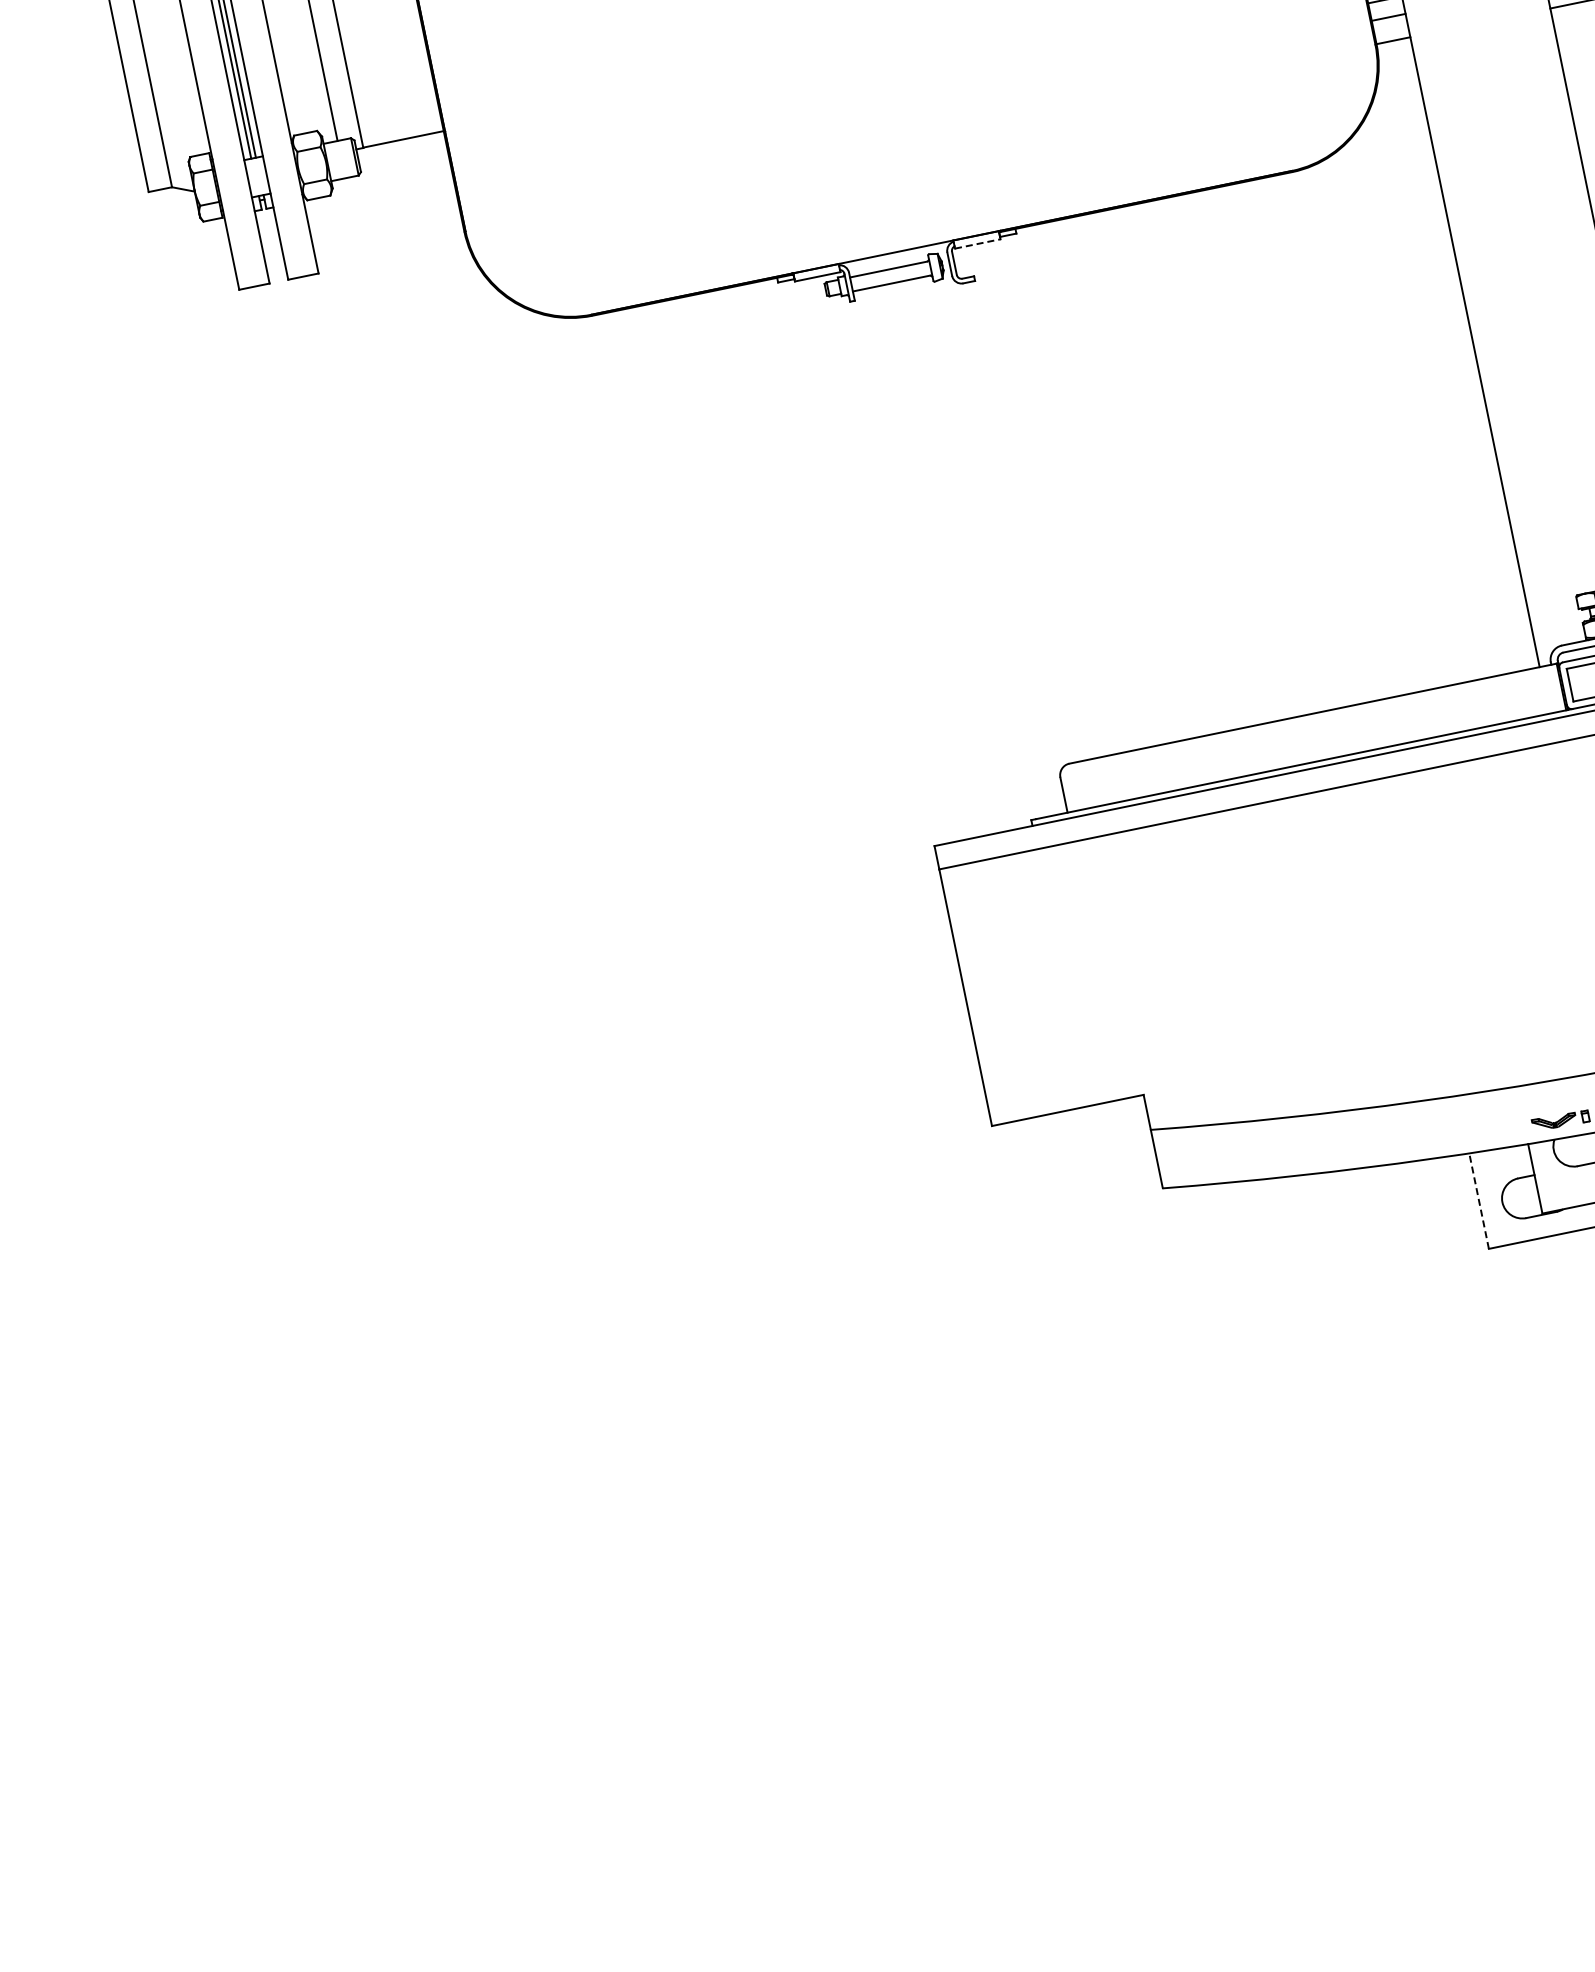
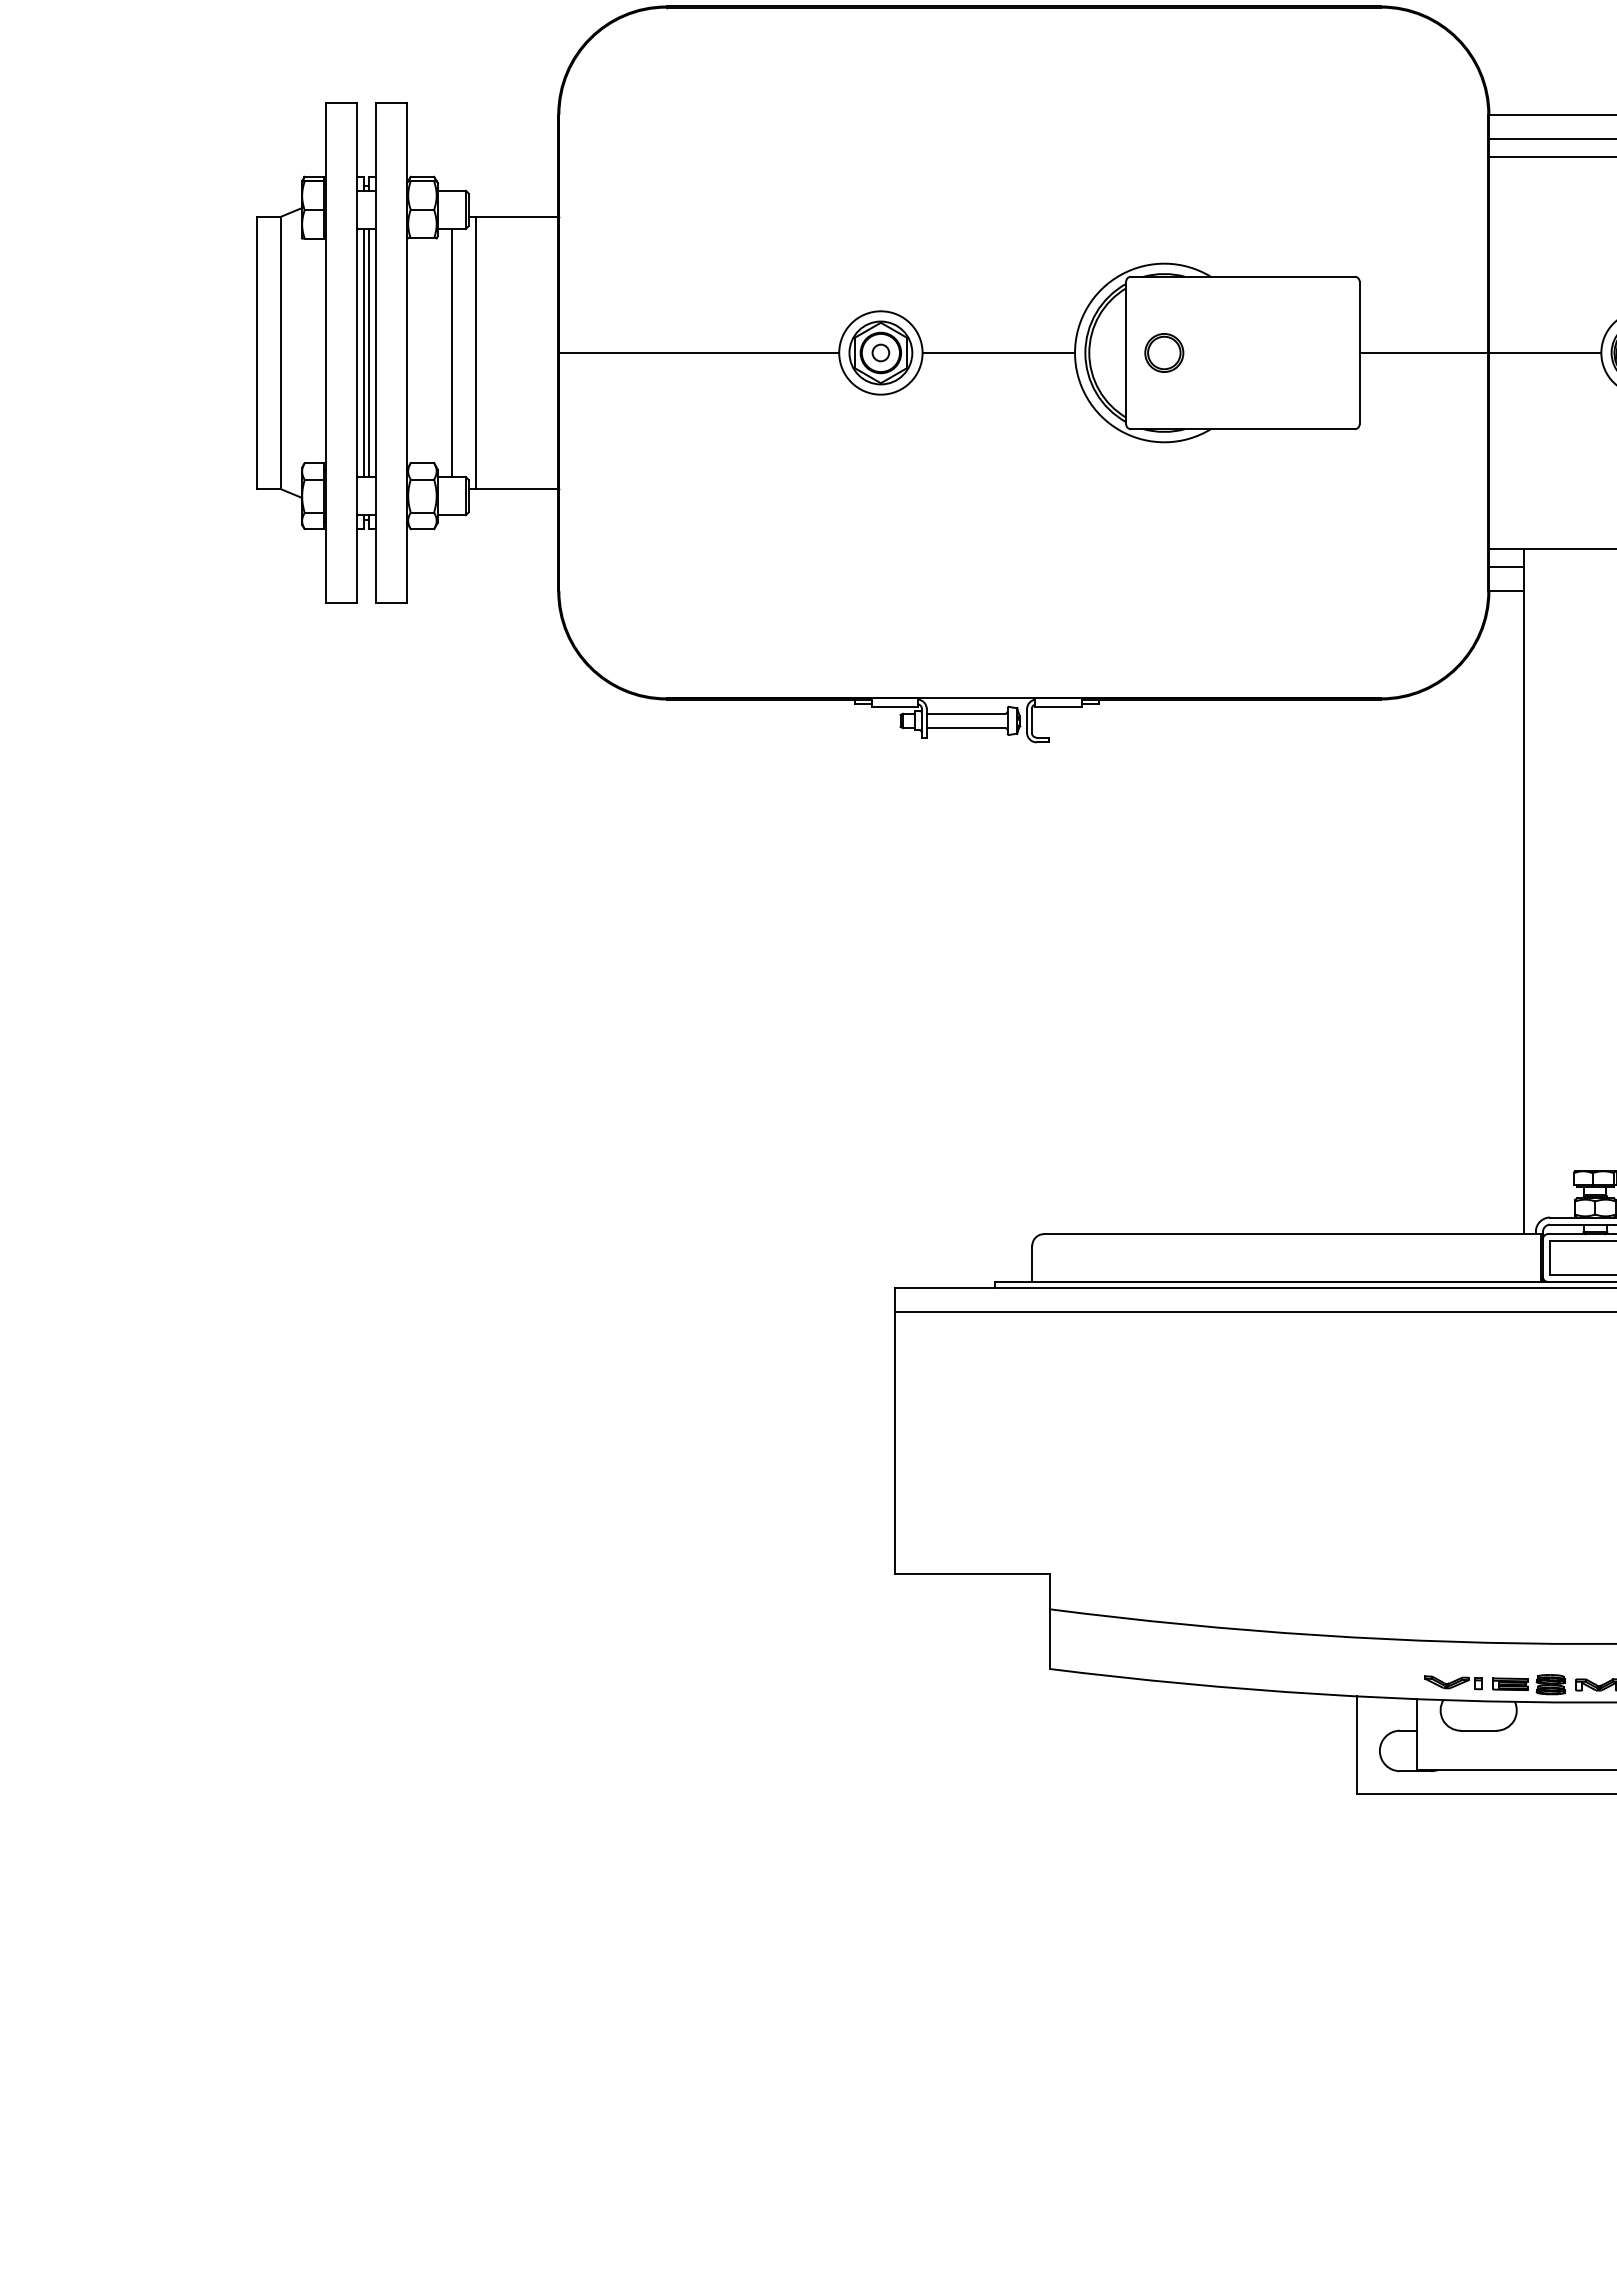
line: (978, 243) -> (1059, 706), dashed -> solid
line: (1479, 1201) -> (1357, 1745), dashed -> solid

